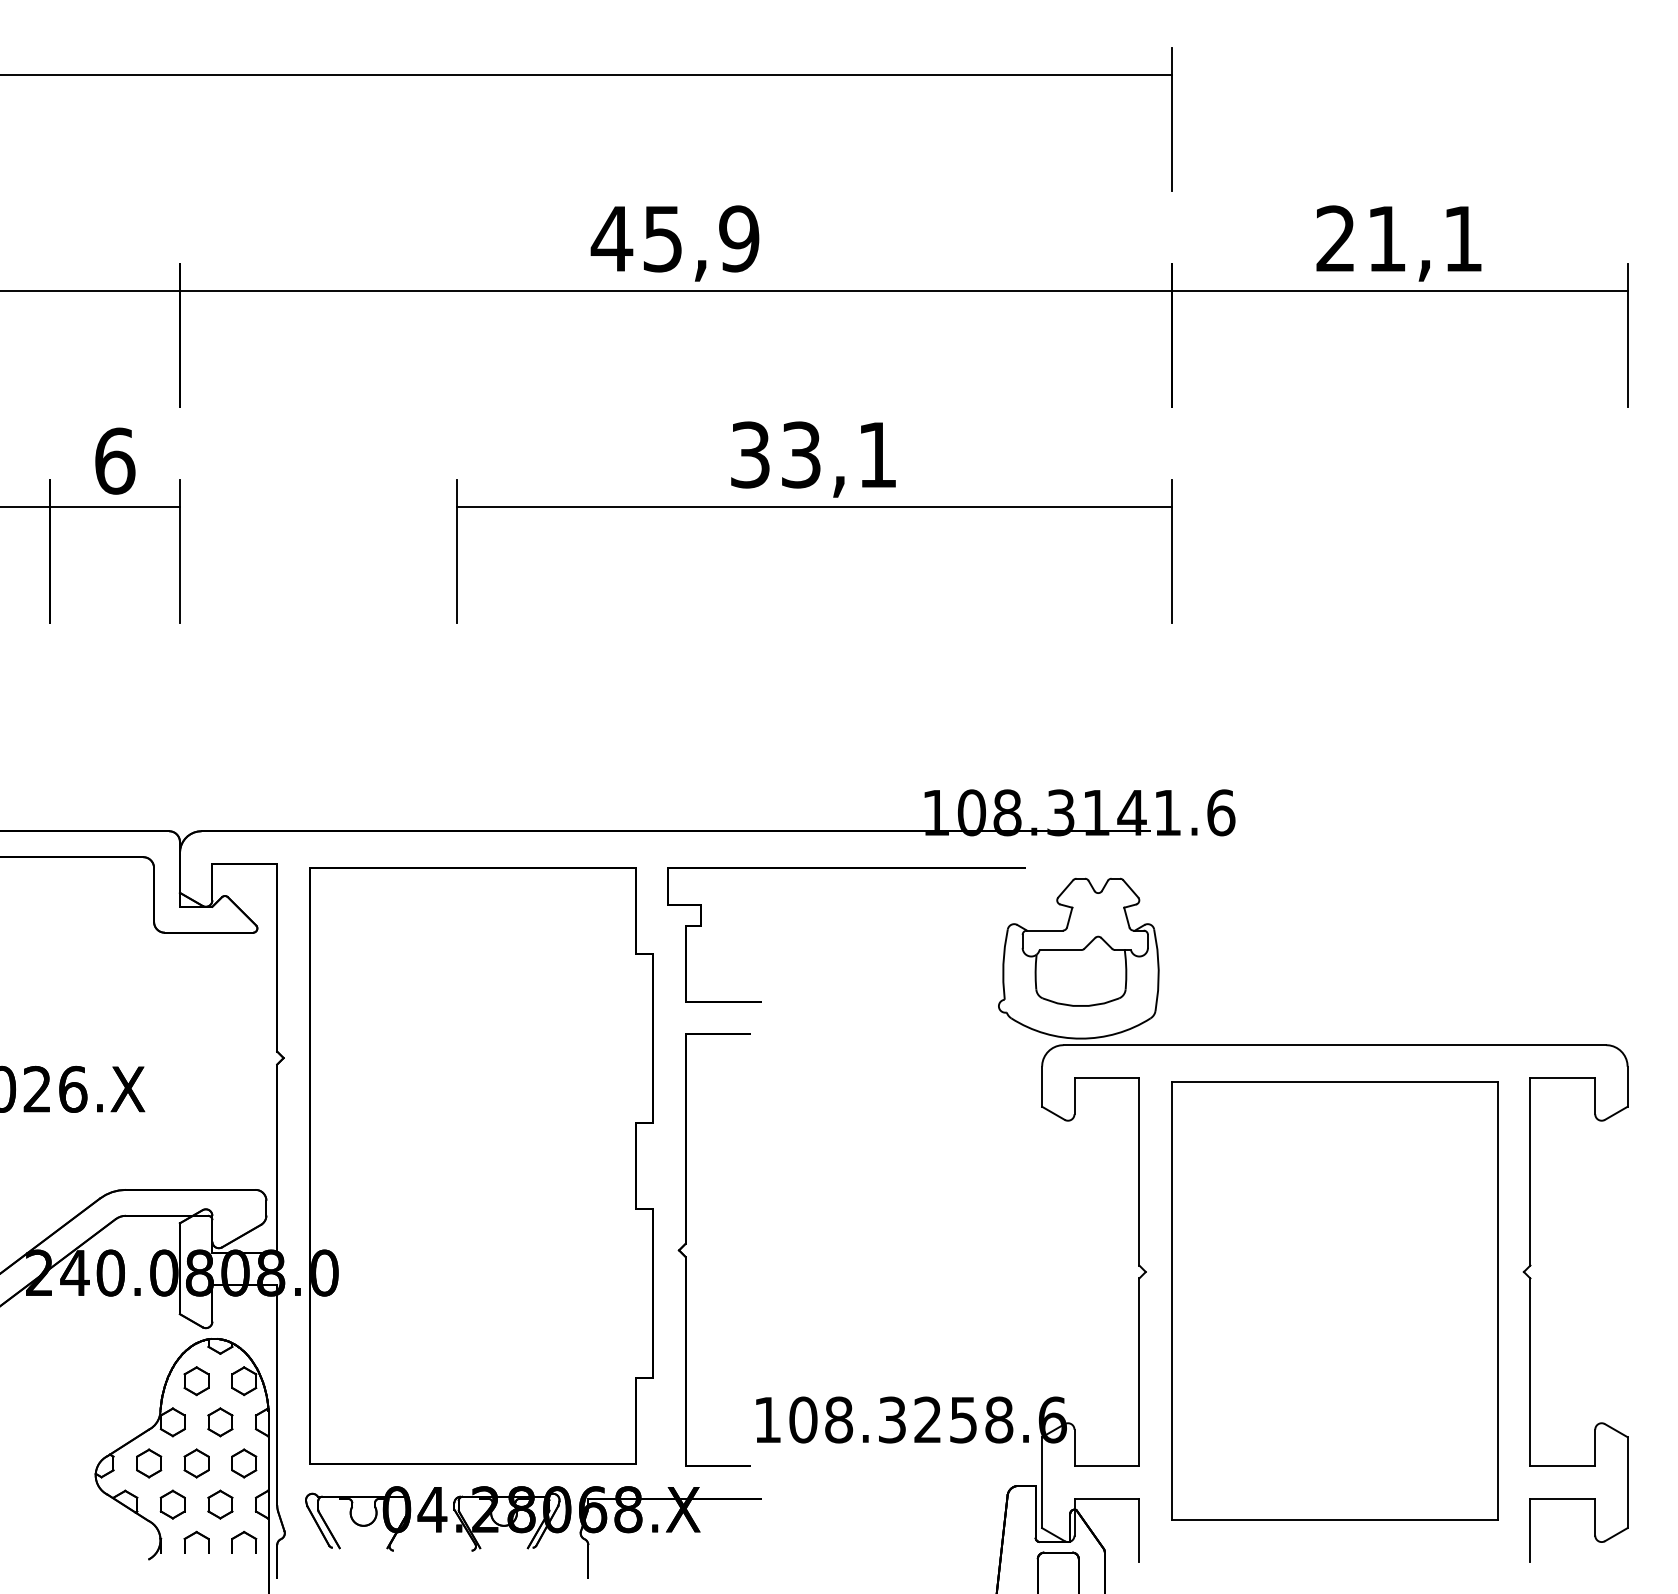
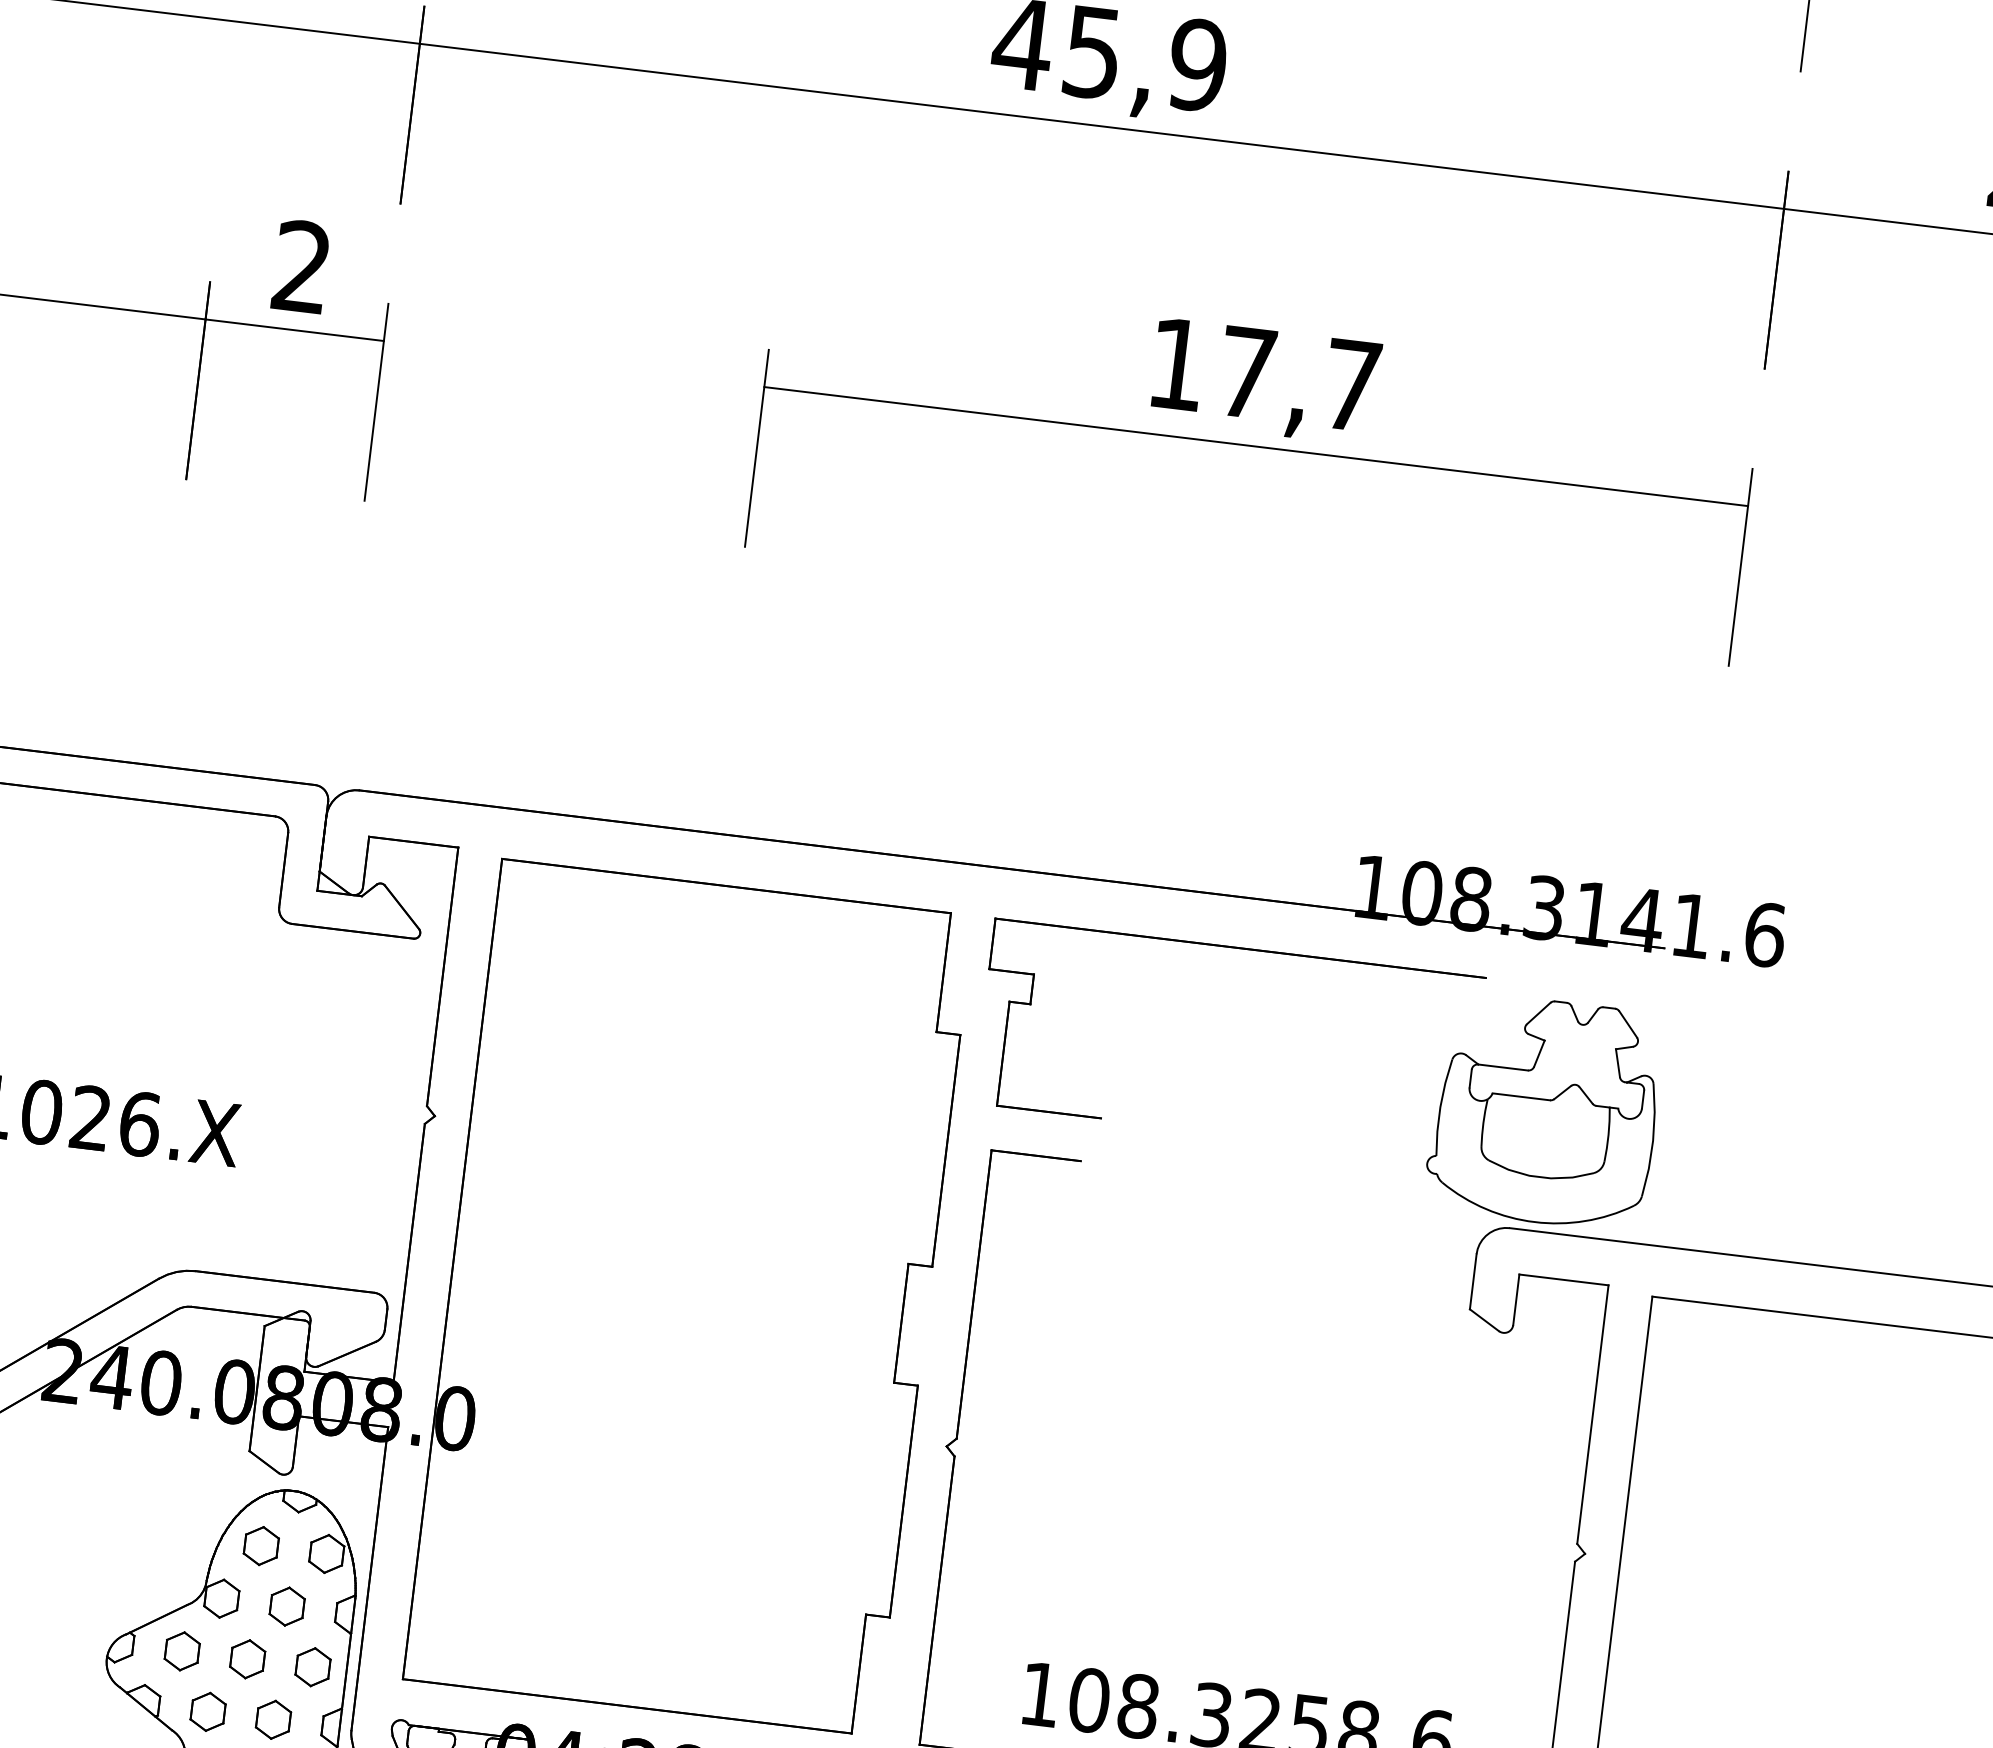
text: (813, 454) -> (1264, 374), 33,1 -> 17,7
text: (115, 460) -> (302, 266), 6 -> 2

